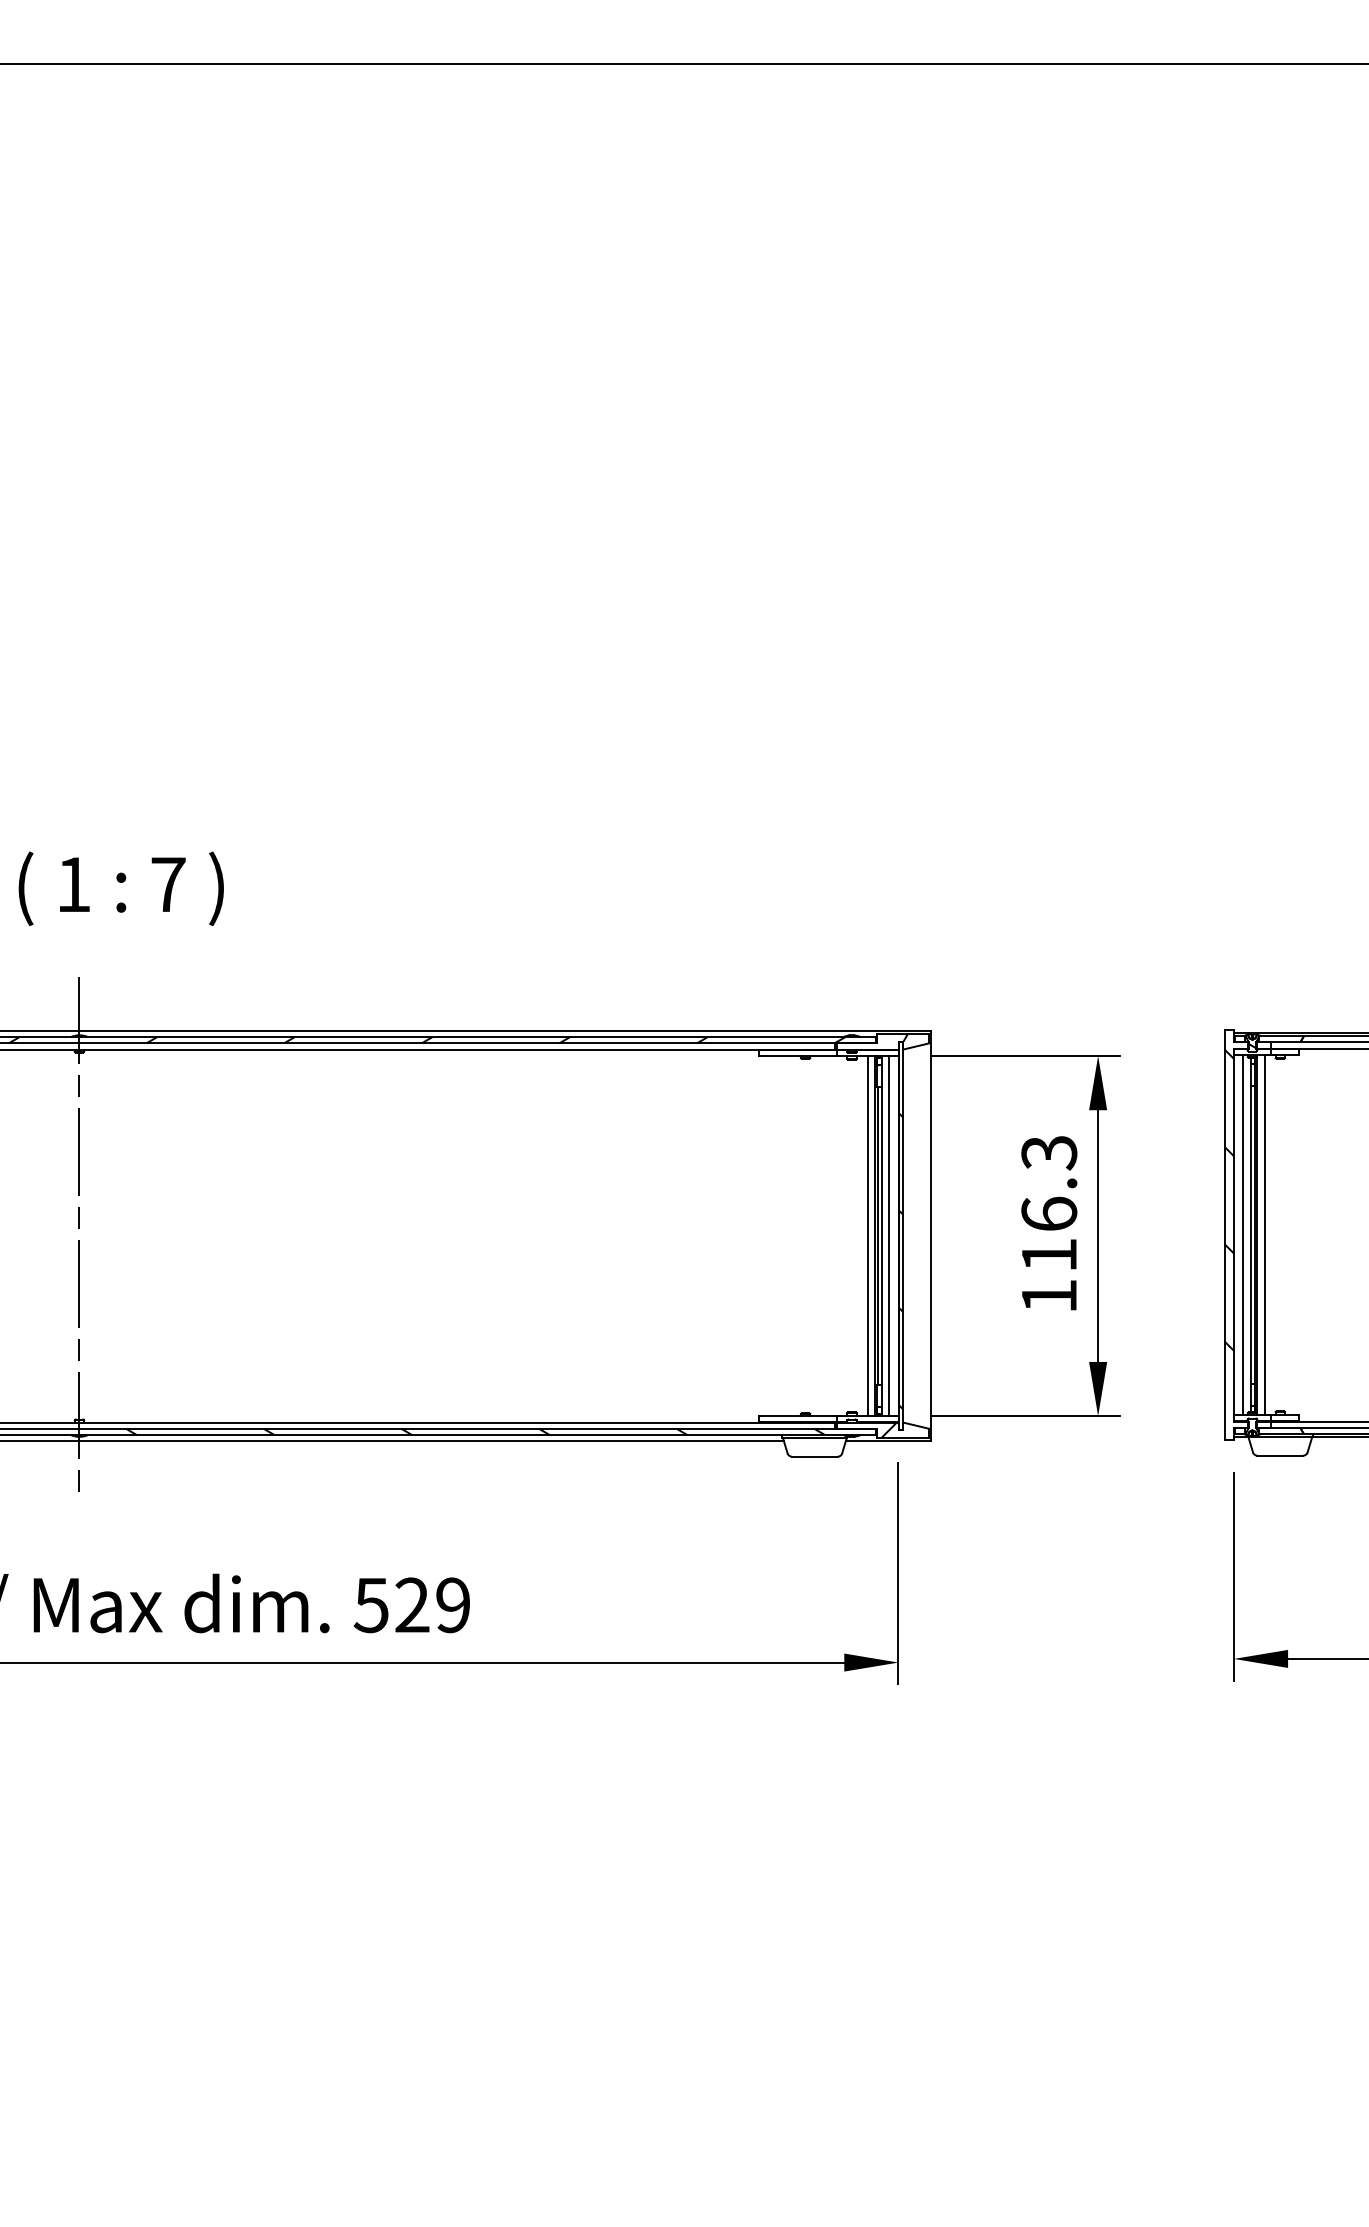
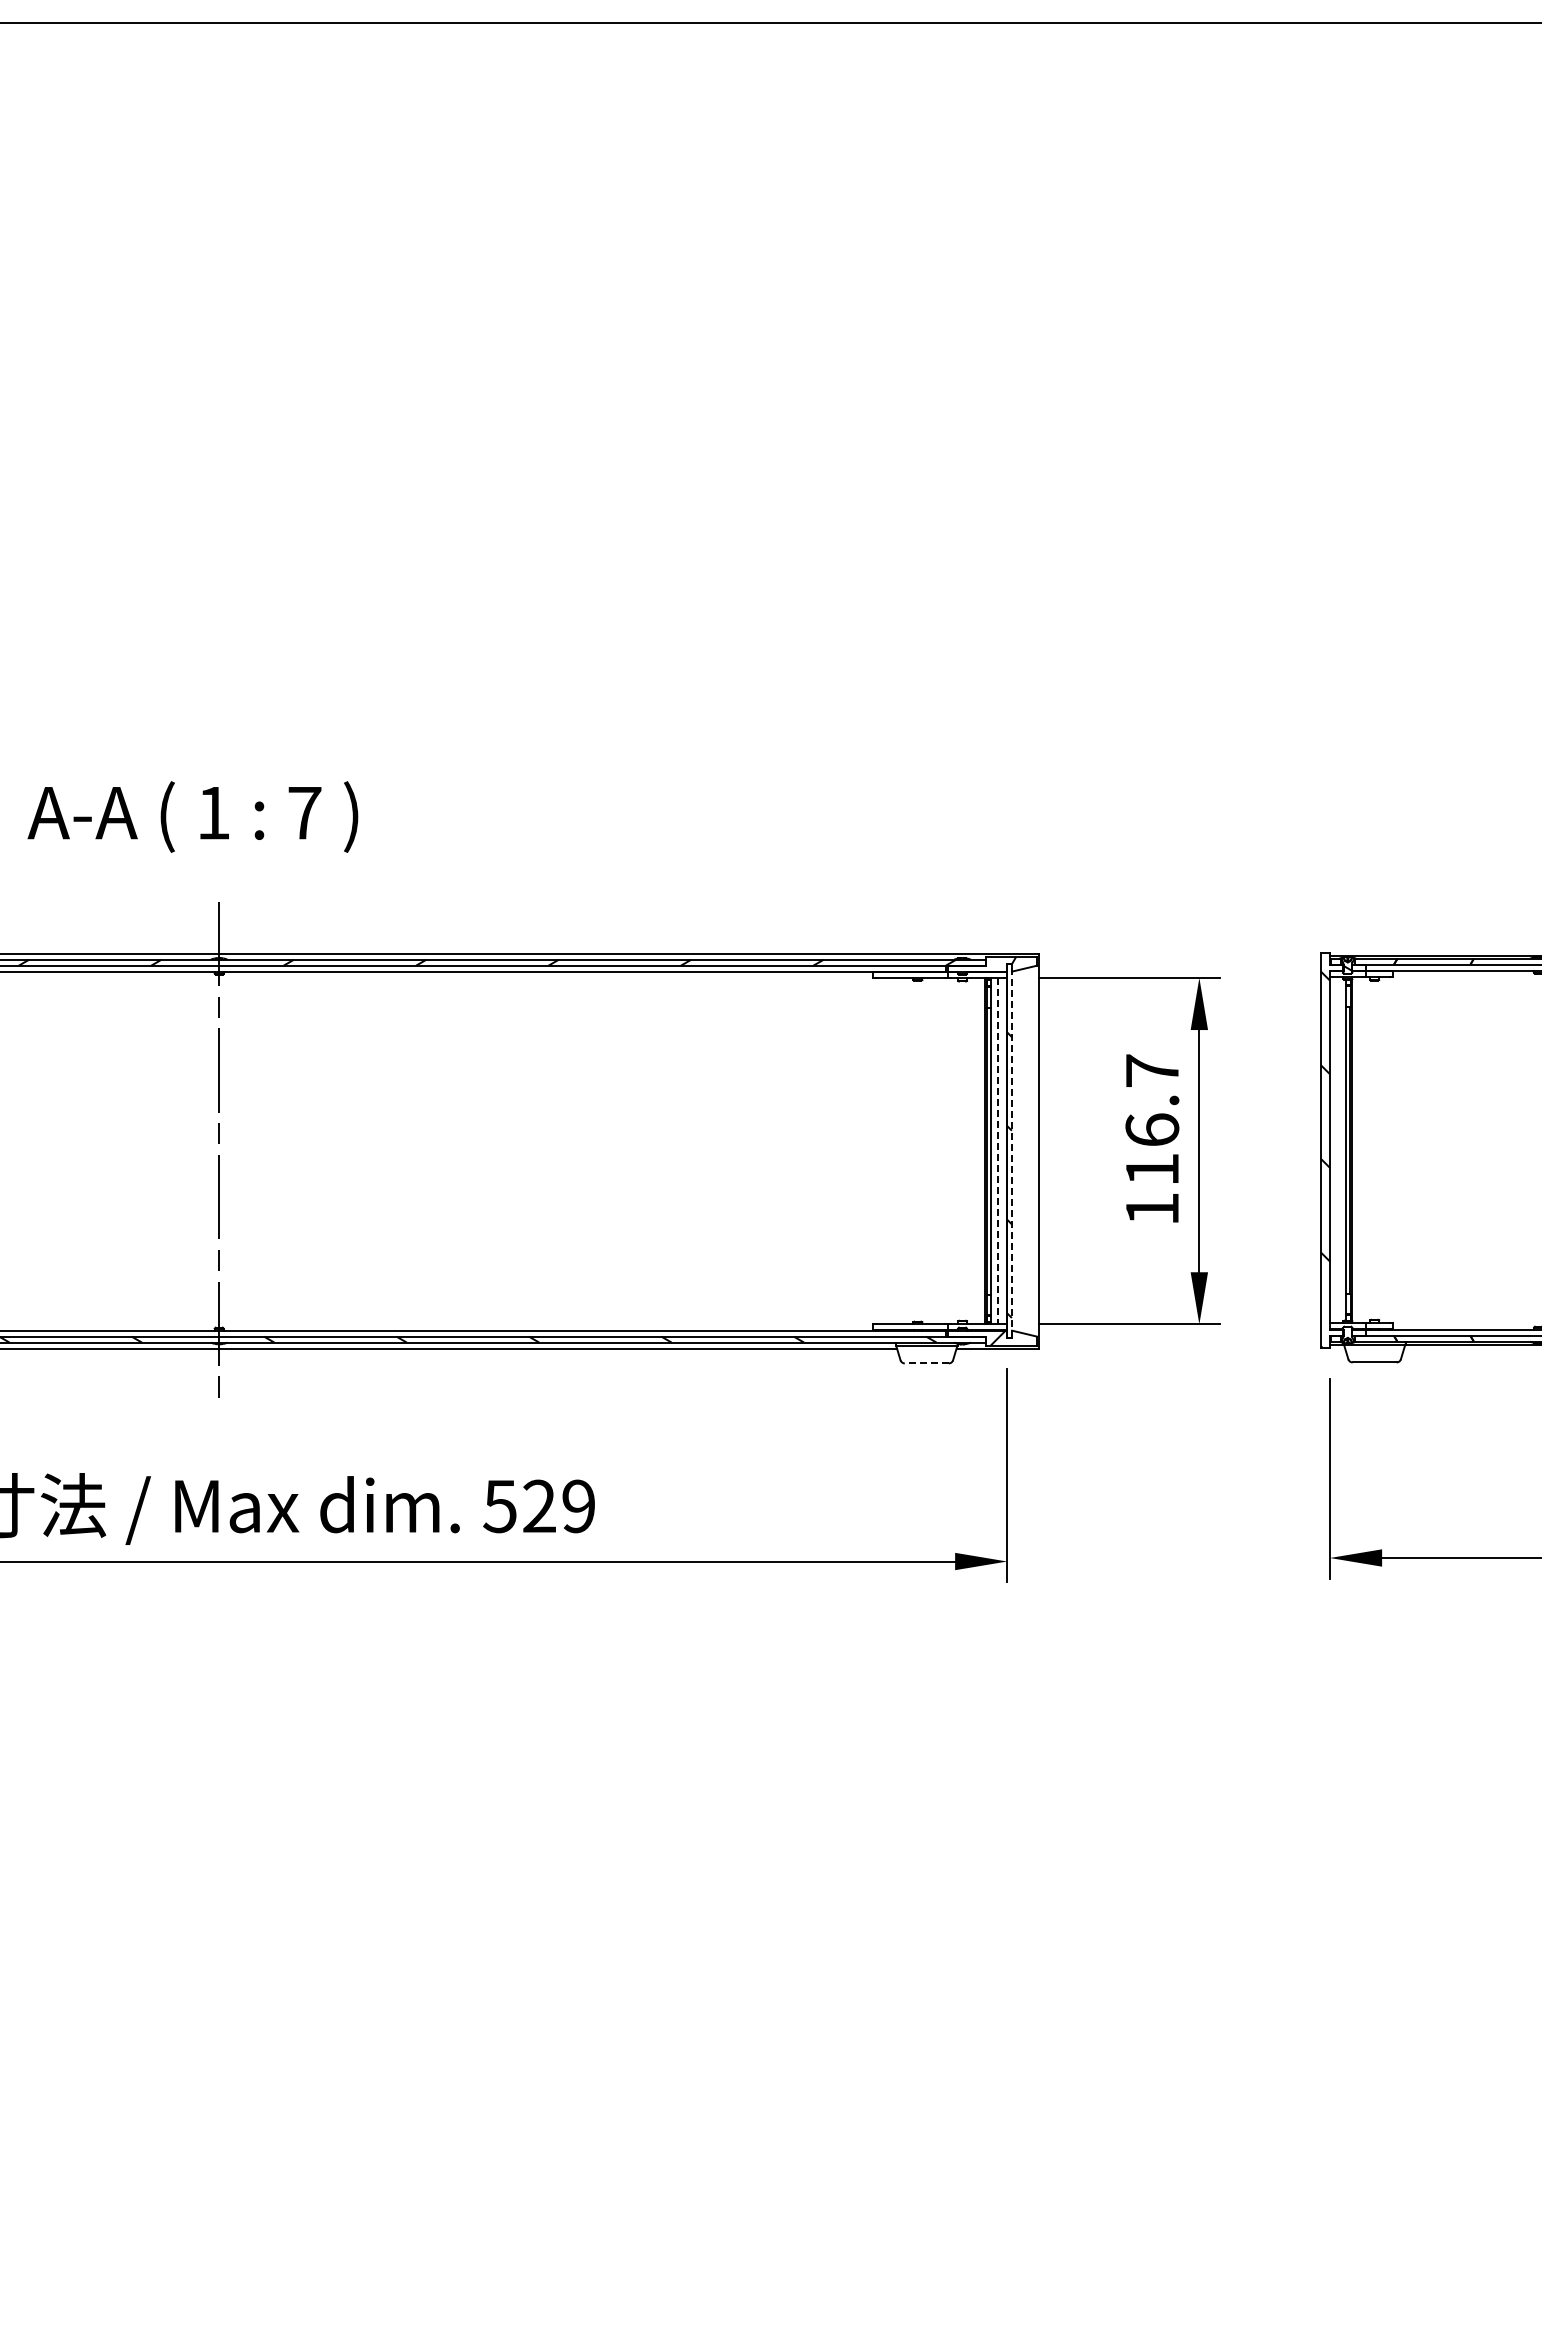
text: (1049, 1153) -> (1152, 1071), 116.3 -> 116.7
line: (1242, 1234) -> (1338, 1149), removed
line: (1264, 1234) -> (1359, 1149), removed
line: (867, 1235) -> (977, 1150), removed
line: (889, 1236) -> (998, 1151), solid -> dashed
line: (902, 1236) -> (1011, 1151), solid -> dashed
line: (814, 1456) -> (926, 1363), solid -> dashed

